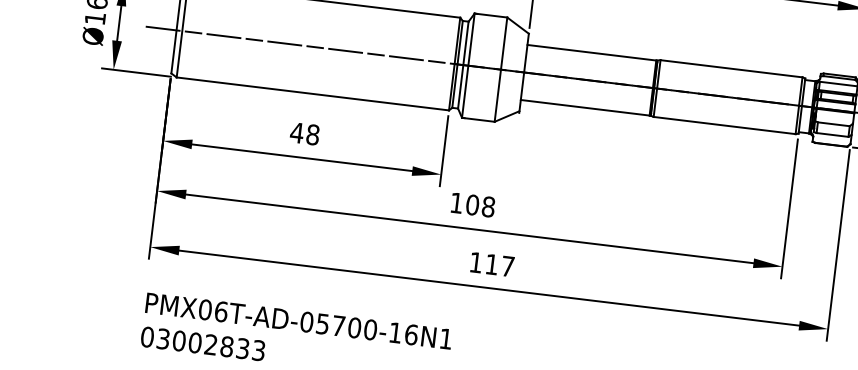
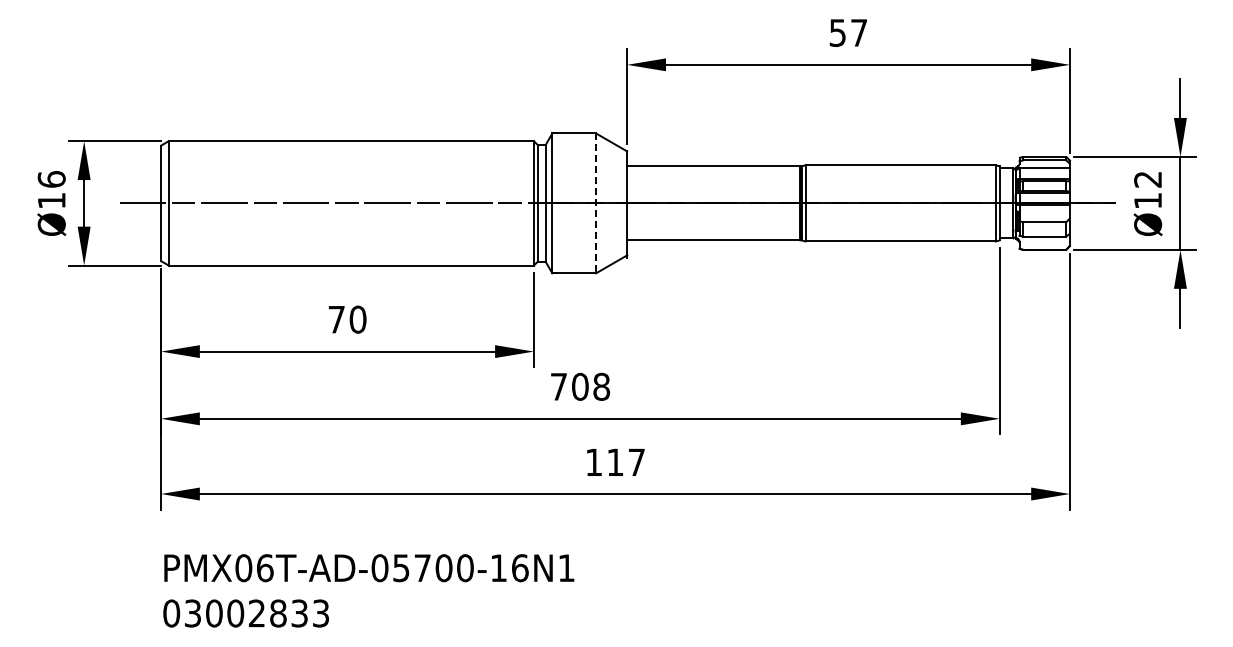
line: (501, 69) -> (596, 203), solid -> dashed
text: (304, 133) -> (346, 319), 48 -> 70
text: (456, 202) -> (558, 386), 108 -> 708

